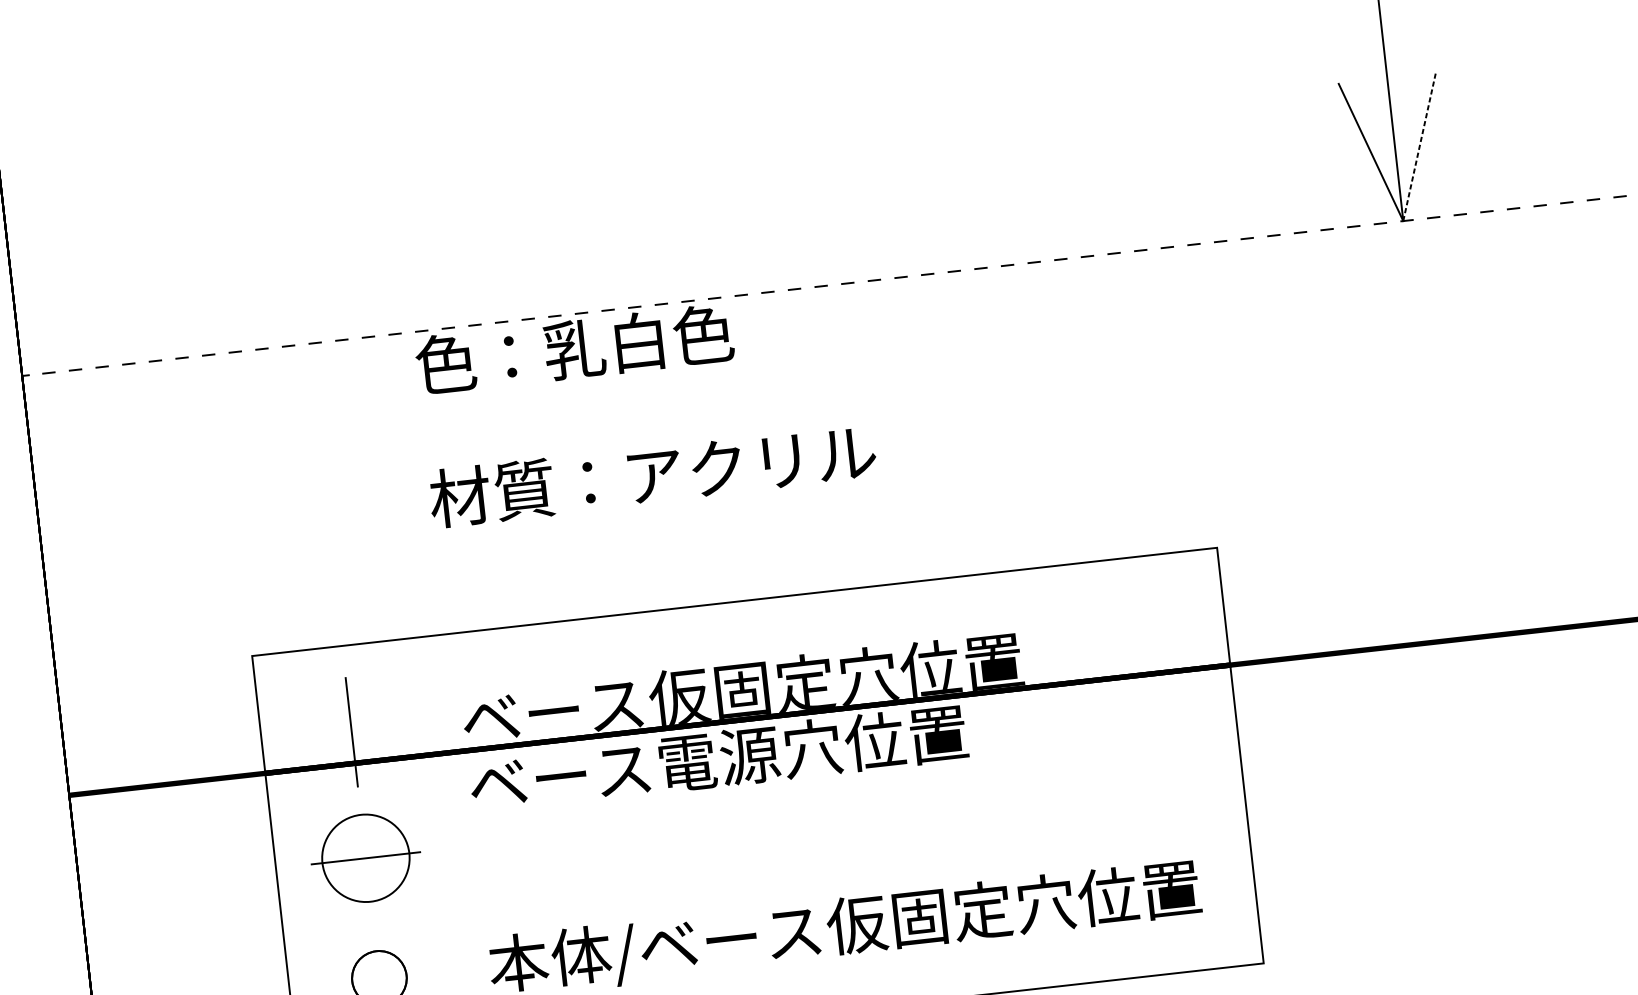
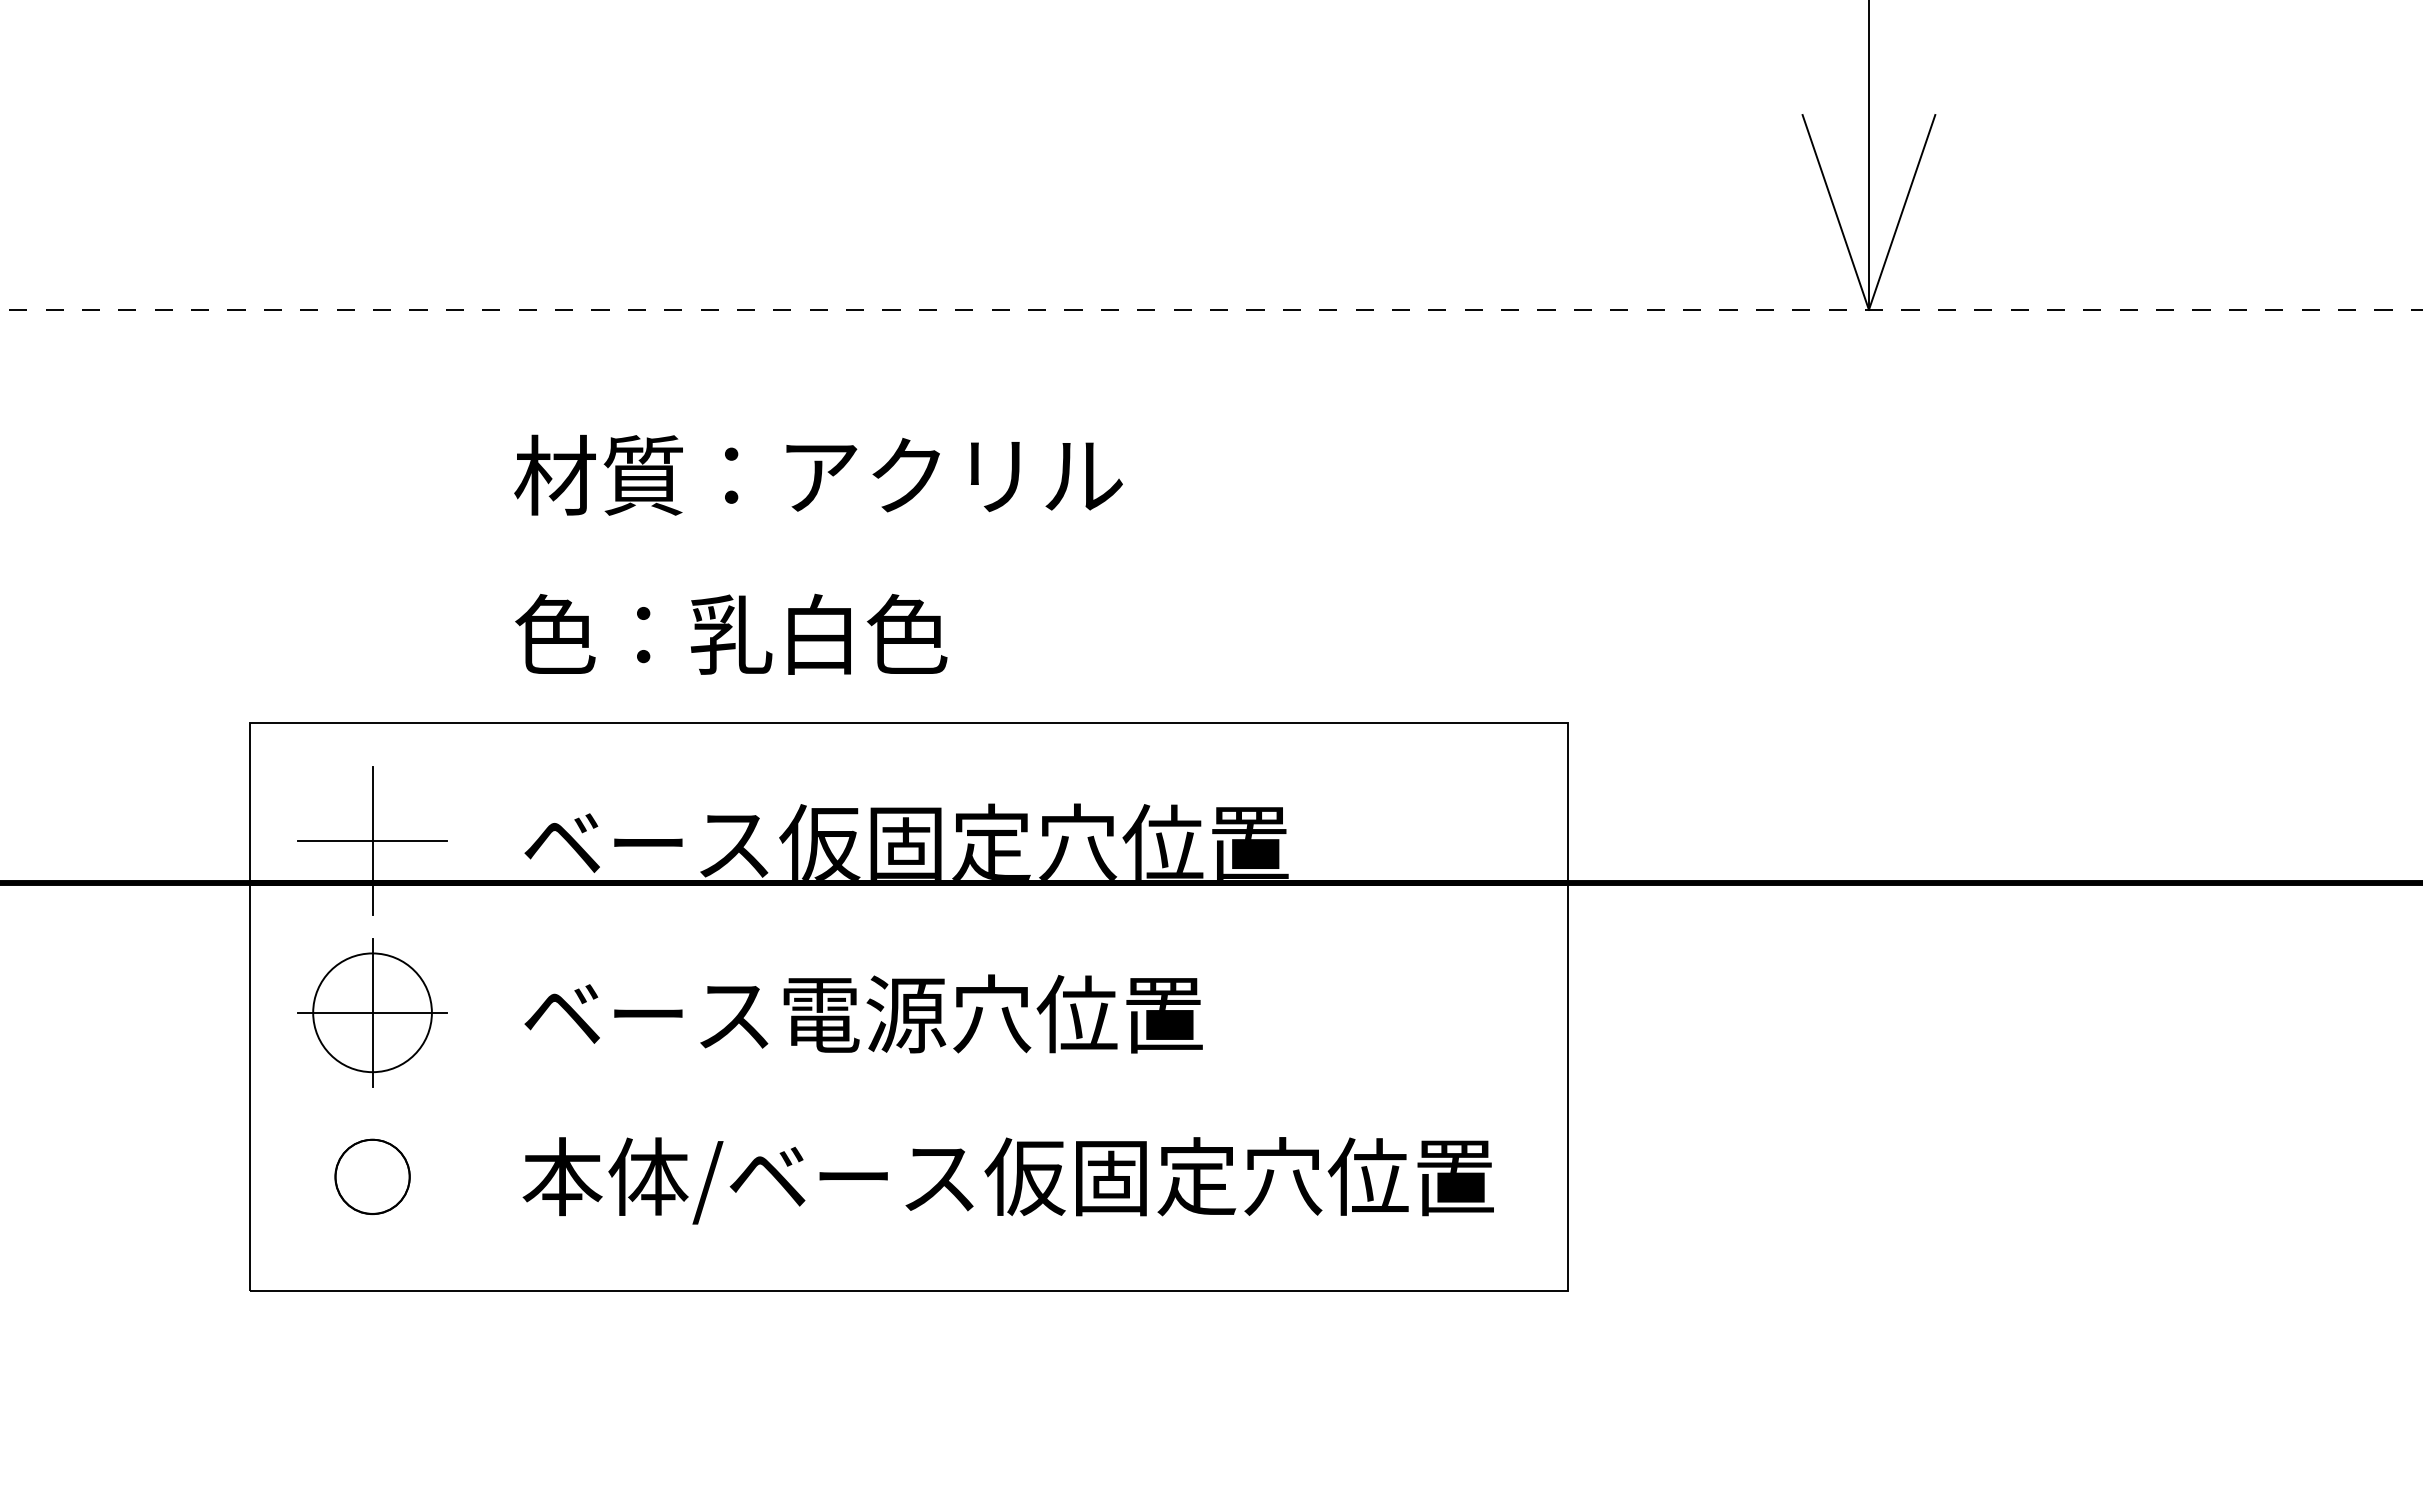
line: (1419, 147) -> (1902, 212), dashed -> solid
text: (574, 348) -> (731, 633), moved
text: (652, 474) -> (818, 474), moved
line: (351, 732) -> (372, 840), added
text: (718, 758) -> (863, 1013), moved
line: (365, 858) -> (372, 1012), added

